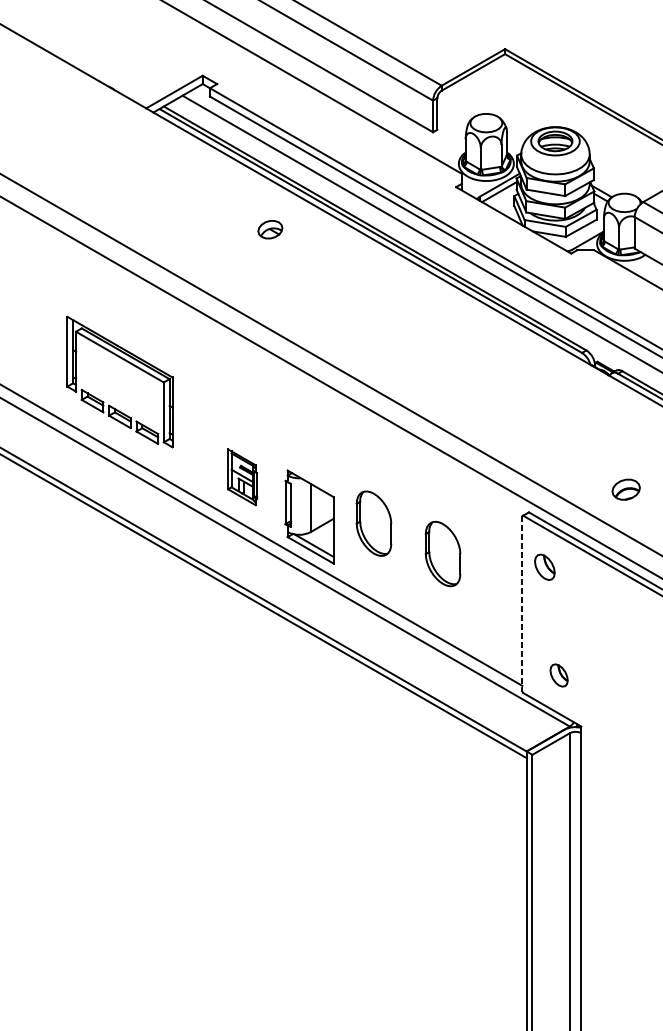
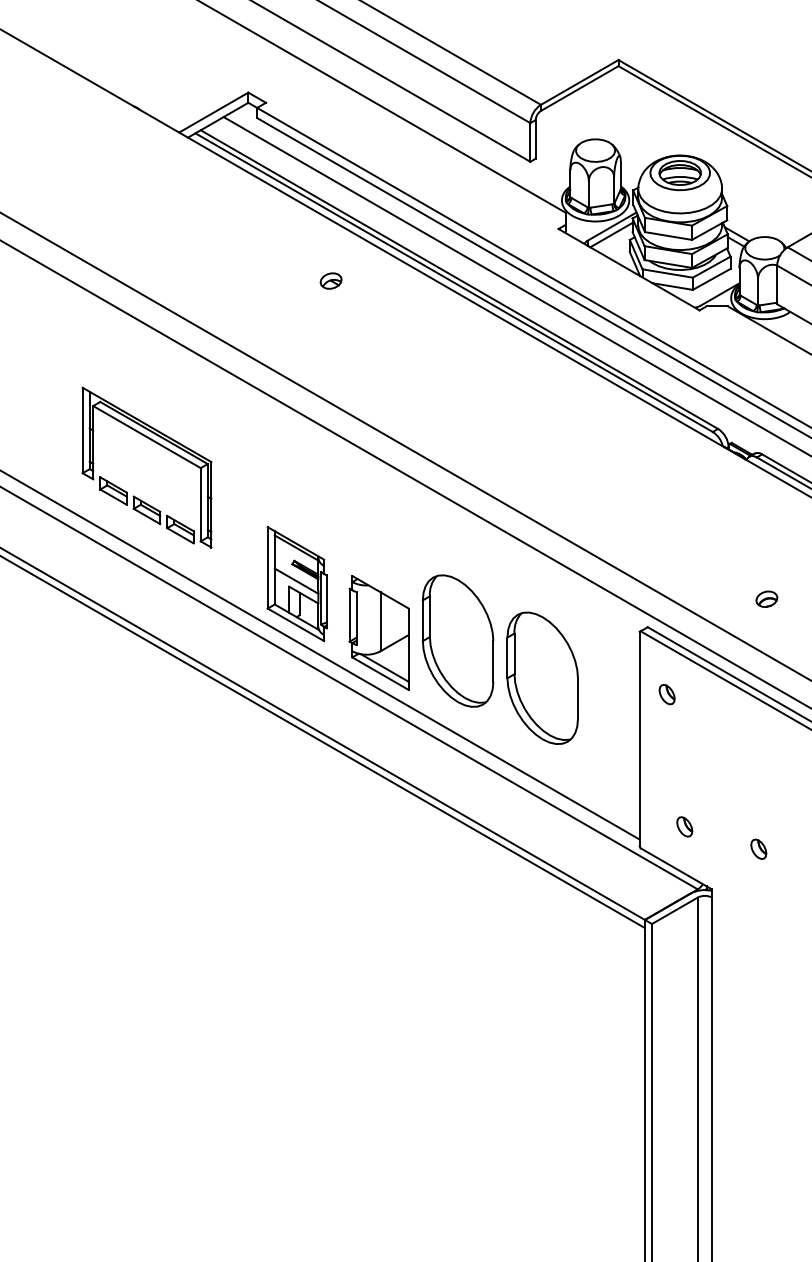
part: (269, 229) -> (330, 280), size x0.71
part: (242, 477) -> (296, 584), size x1.67
part: (625, 488) -> (766, 598), size x0.62
part: (373, 523) -> (457, 640), size x1.67
part: (442, 553) -> (542, 677), size x1.67
part: (544, 567) -> (666, 694), size x0.62
line: (522, 604) -> (639, 739), dashed -> solid
part: (558, 675) -> (684, 826), size x0.71
part: (619, 693) -> (758, 848), added

